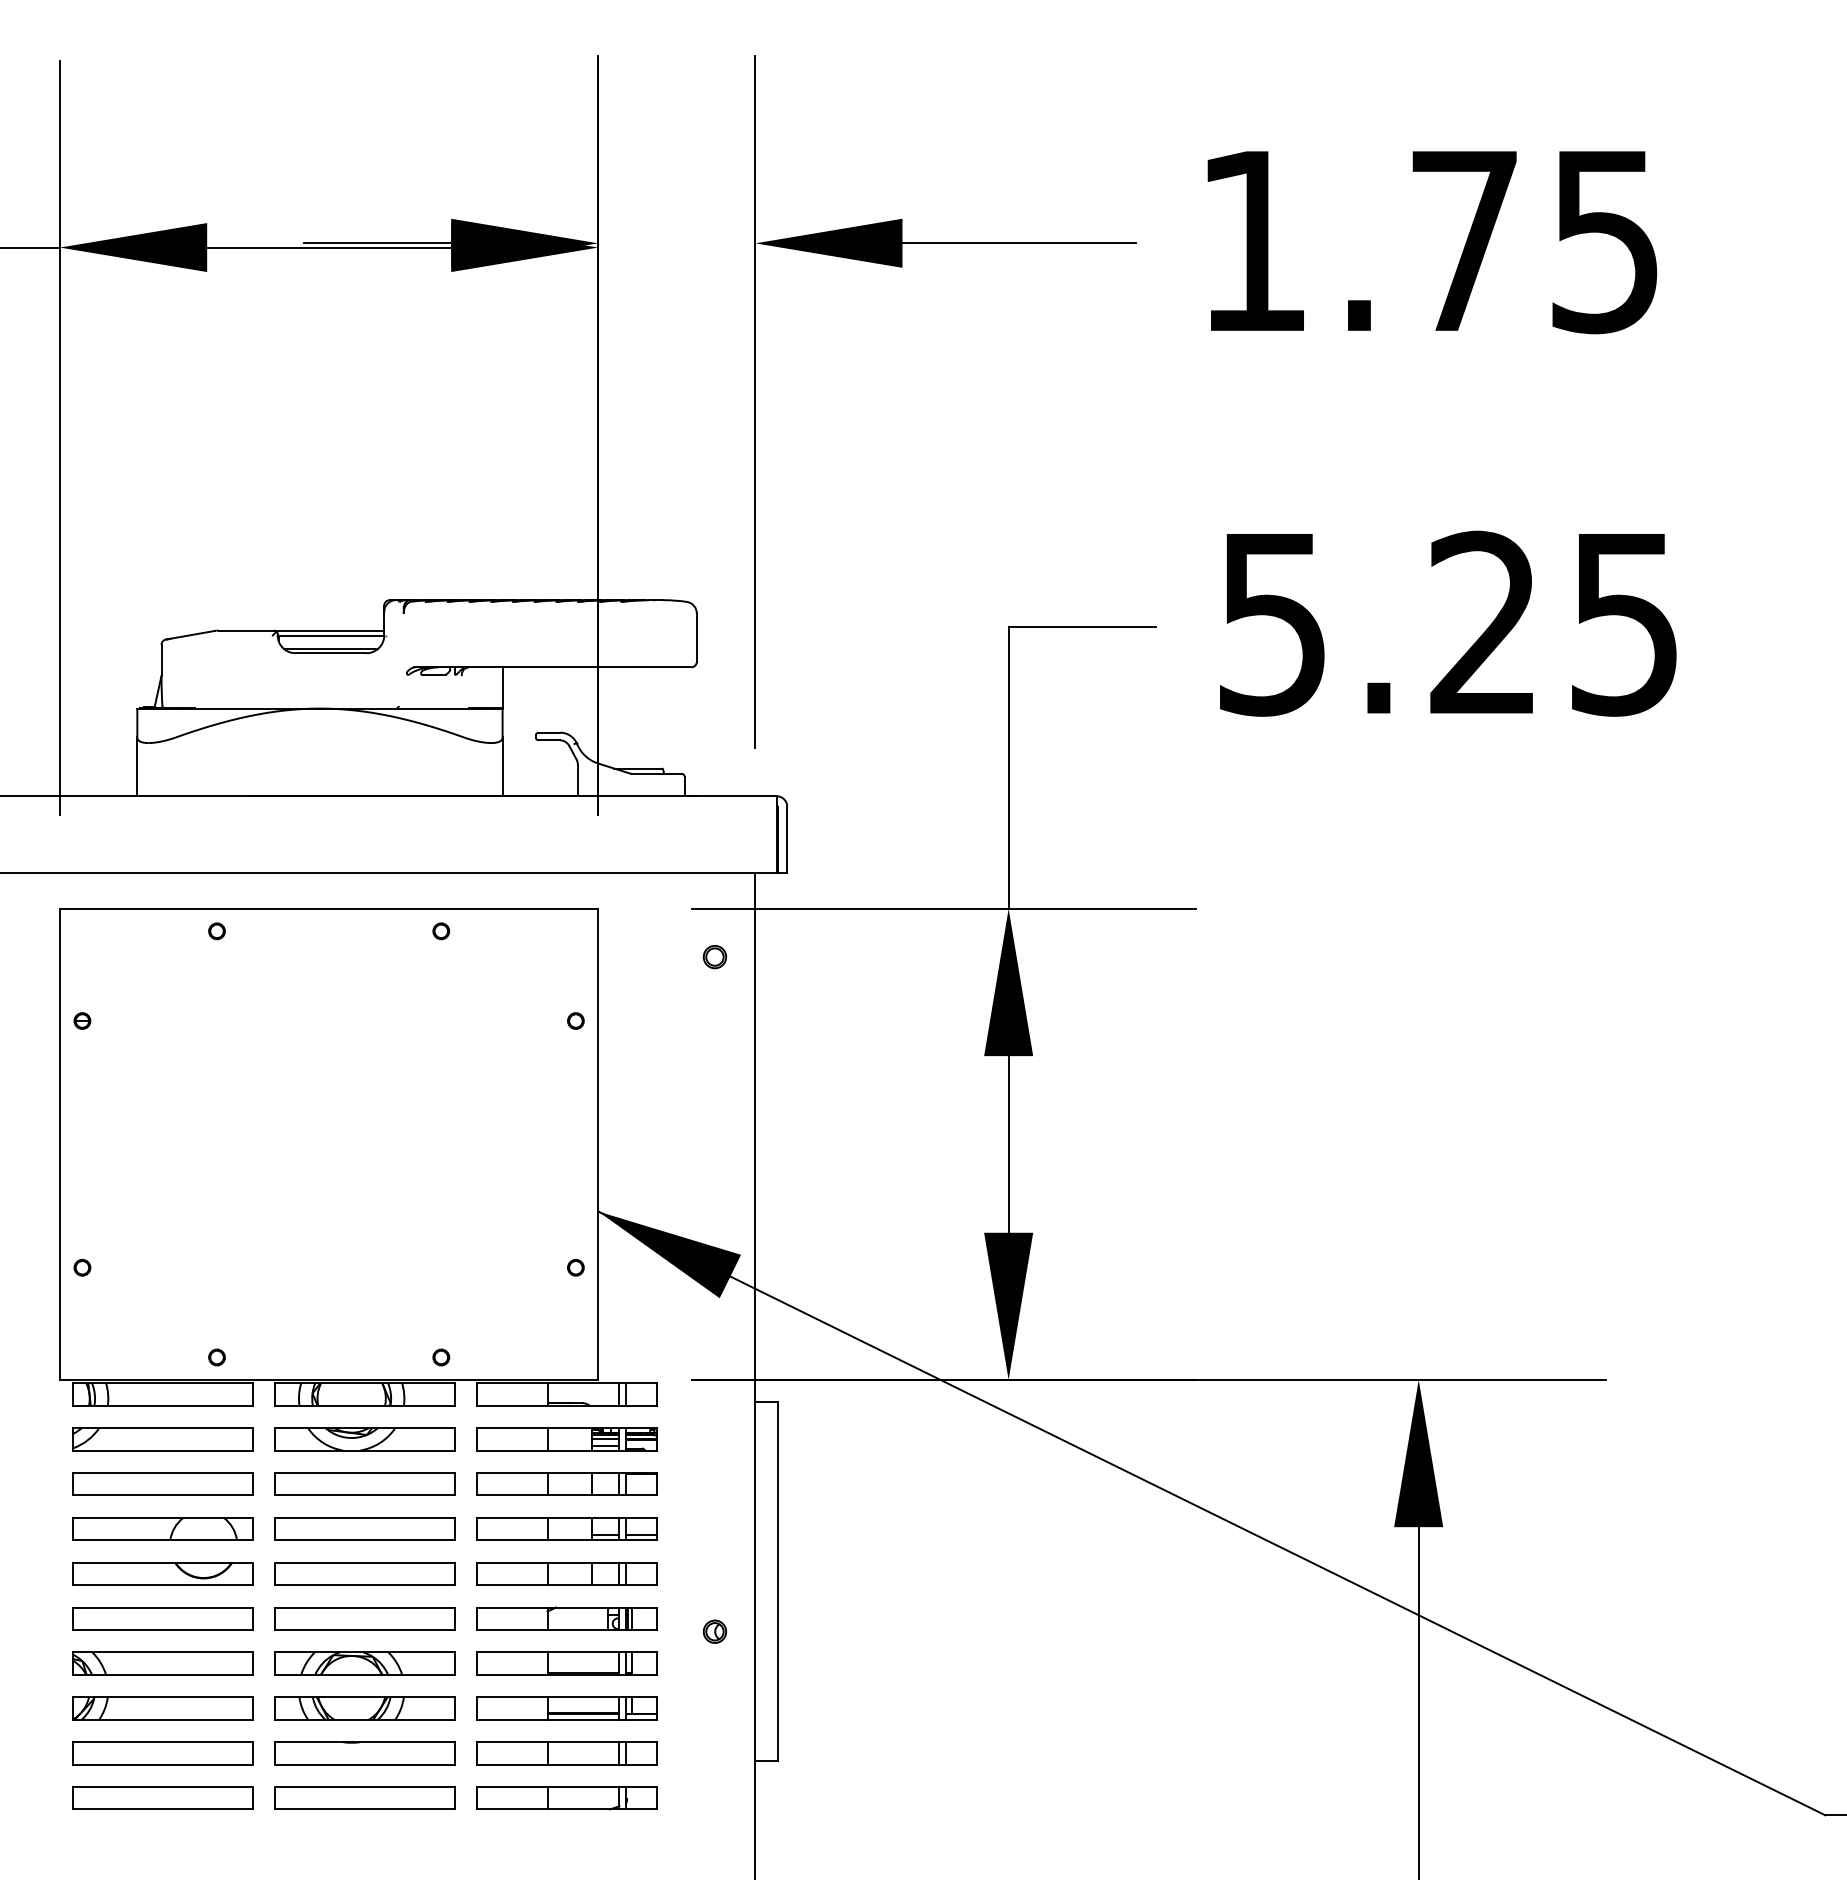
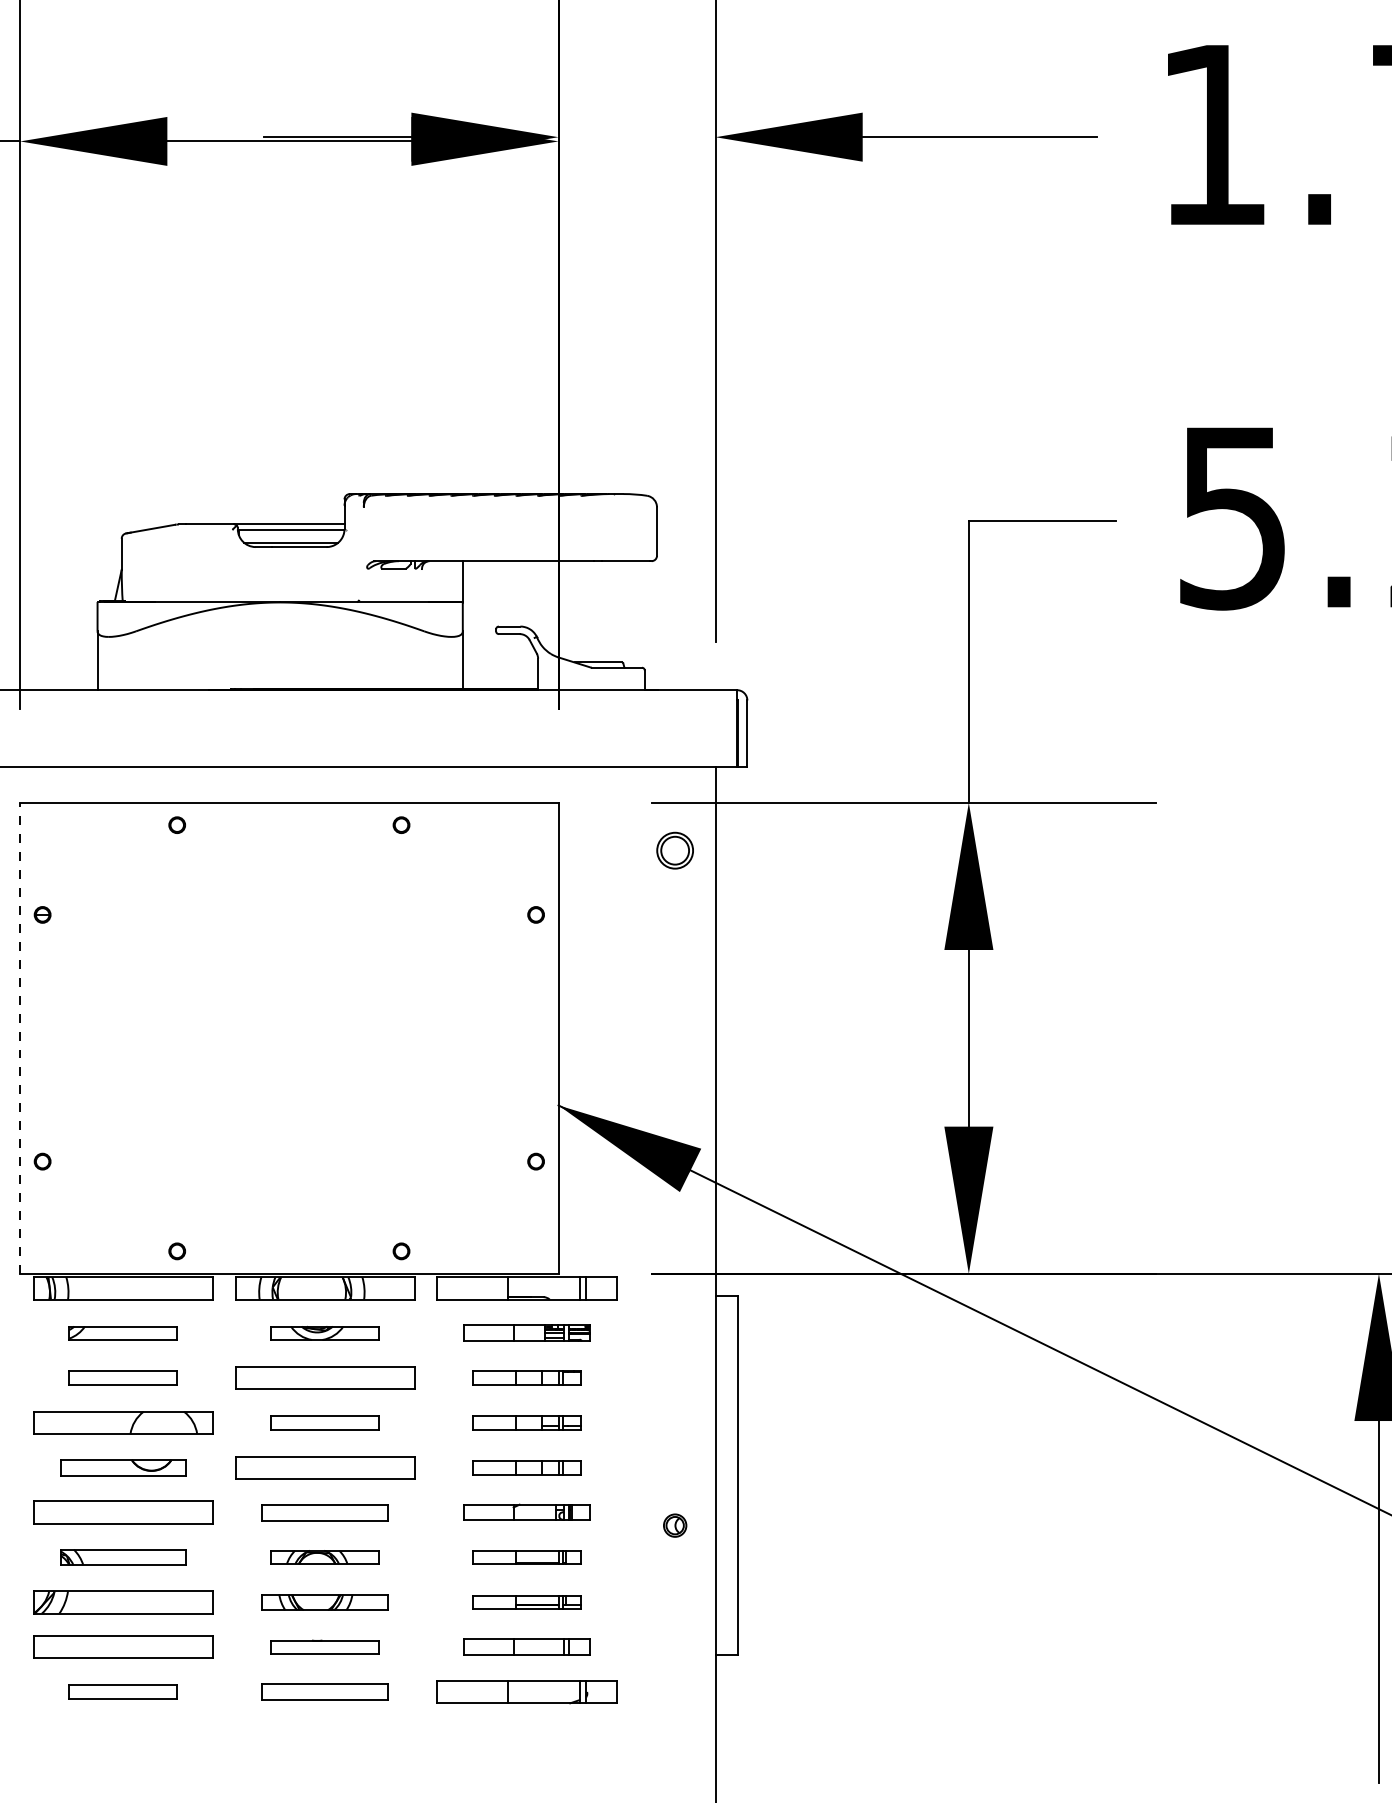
part: (714, 957) -> (674, 851), size x1.6
line: (60, 1144) -> (20, 1038), solid -> dashed
part: (162, 1439) -> (122, 1333), size x0.6
part: (364, 1439) -> (324, 1333), size x0.6
part: (566, 1439) -> (526, 1333), size x0.7
part: (162, 1483) -> (122, 1377), size x0.6
part: (566, 1483) -> (526, 1377), size x0.6
part: (364, 1528) -> (324, 1422), size x0.6
part: (566, 1528) -> (526, 1422), size x0.6
part: (162, 1573) -> (122, 1467), size x0.7
part: (566, 1573) -> (526, 1467), size x0.6
part: (364, 1618) -> (324, 1512), size x0.7
part: (566, 1618) -> (526, 1512), size x0.7
part: (162, 1663) -> (122, 1557), size x0.7
part: (364, 1663) -> (324, 1557), size x0.6
part: (566, 1663) -> (526, 1557), size x0.6
part: (364, 1708) -> (324, 1602), size x0.7
part: (566, 1708) -> (526, 1602), size x0.6
part: (364, 1753) -> (324, 1647), size x0.6
part: (566, 1753) -> (526, 1647), size x0.7
part: (162, 1797) -> (122, 1691), size x0.6
part: (364, 1797) -> (324, 1691), size x0.7

